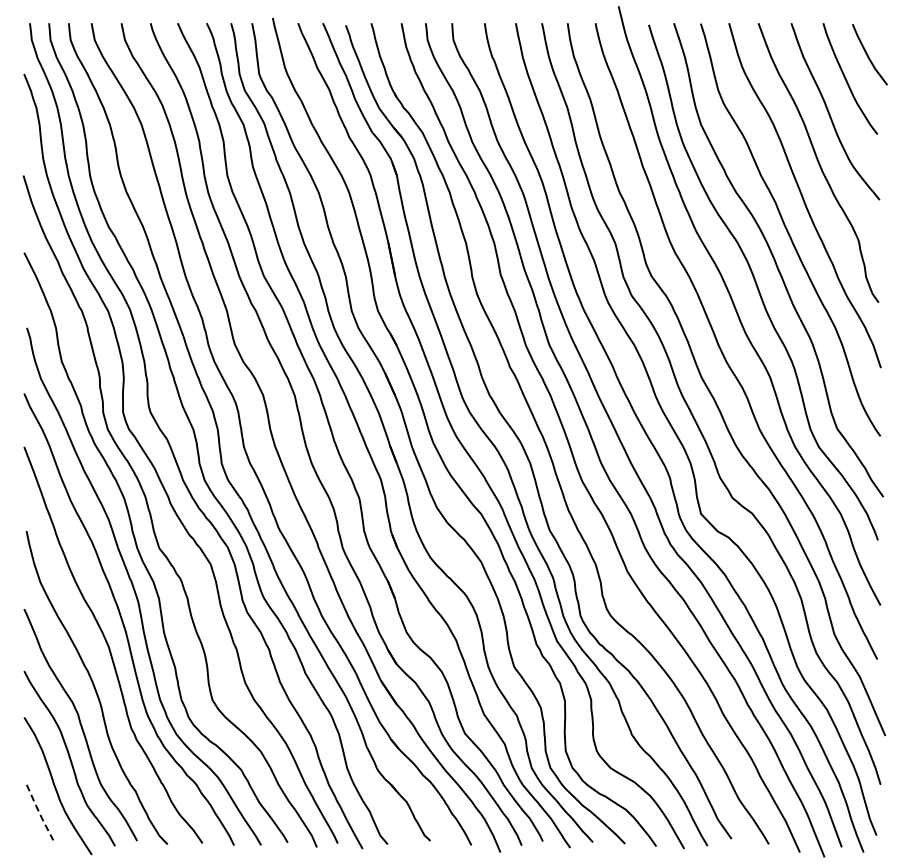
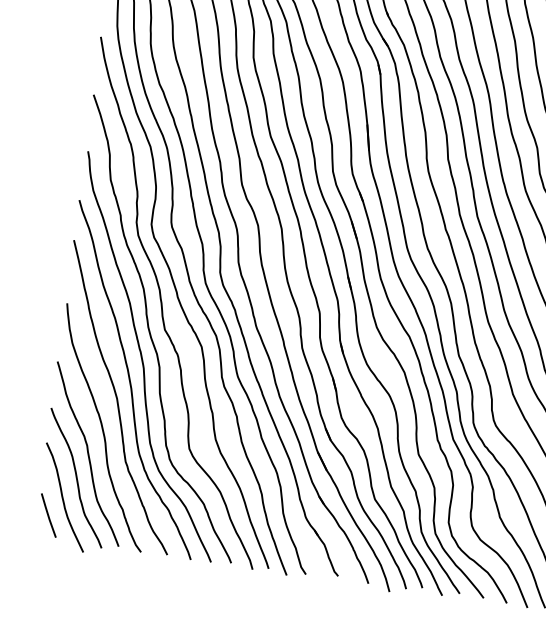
line: (39, 813) -> (48, 516), dashed -> solid

